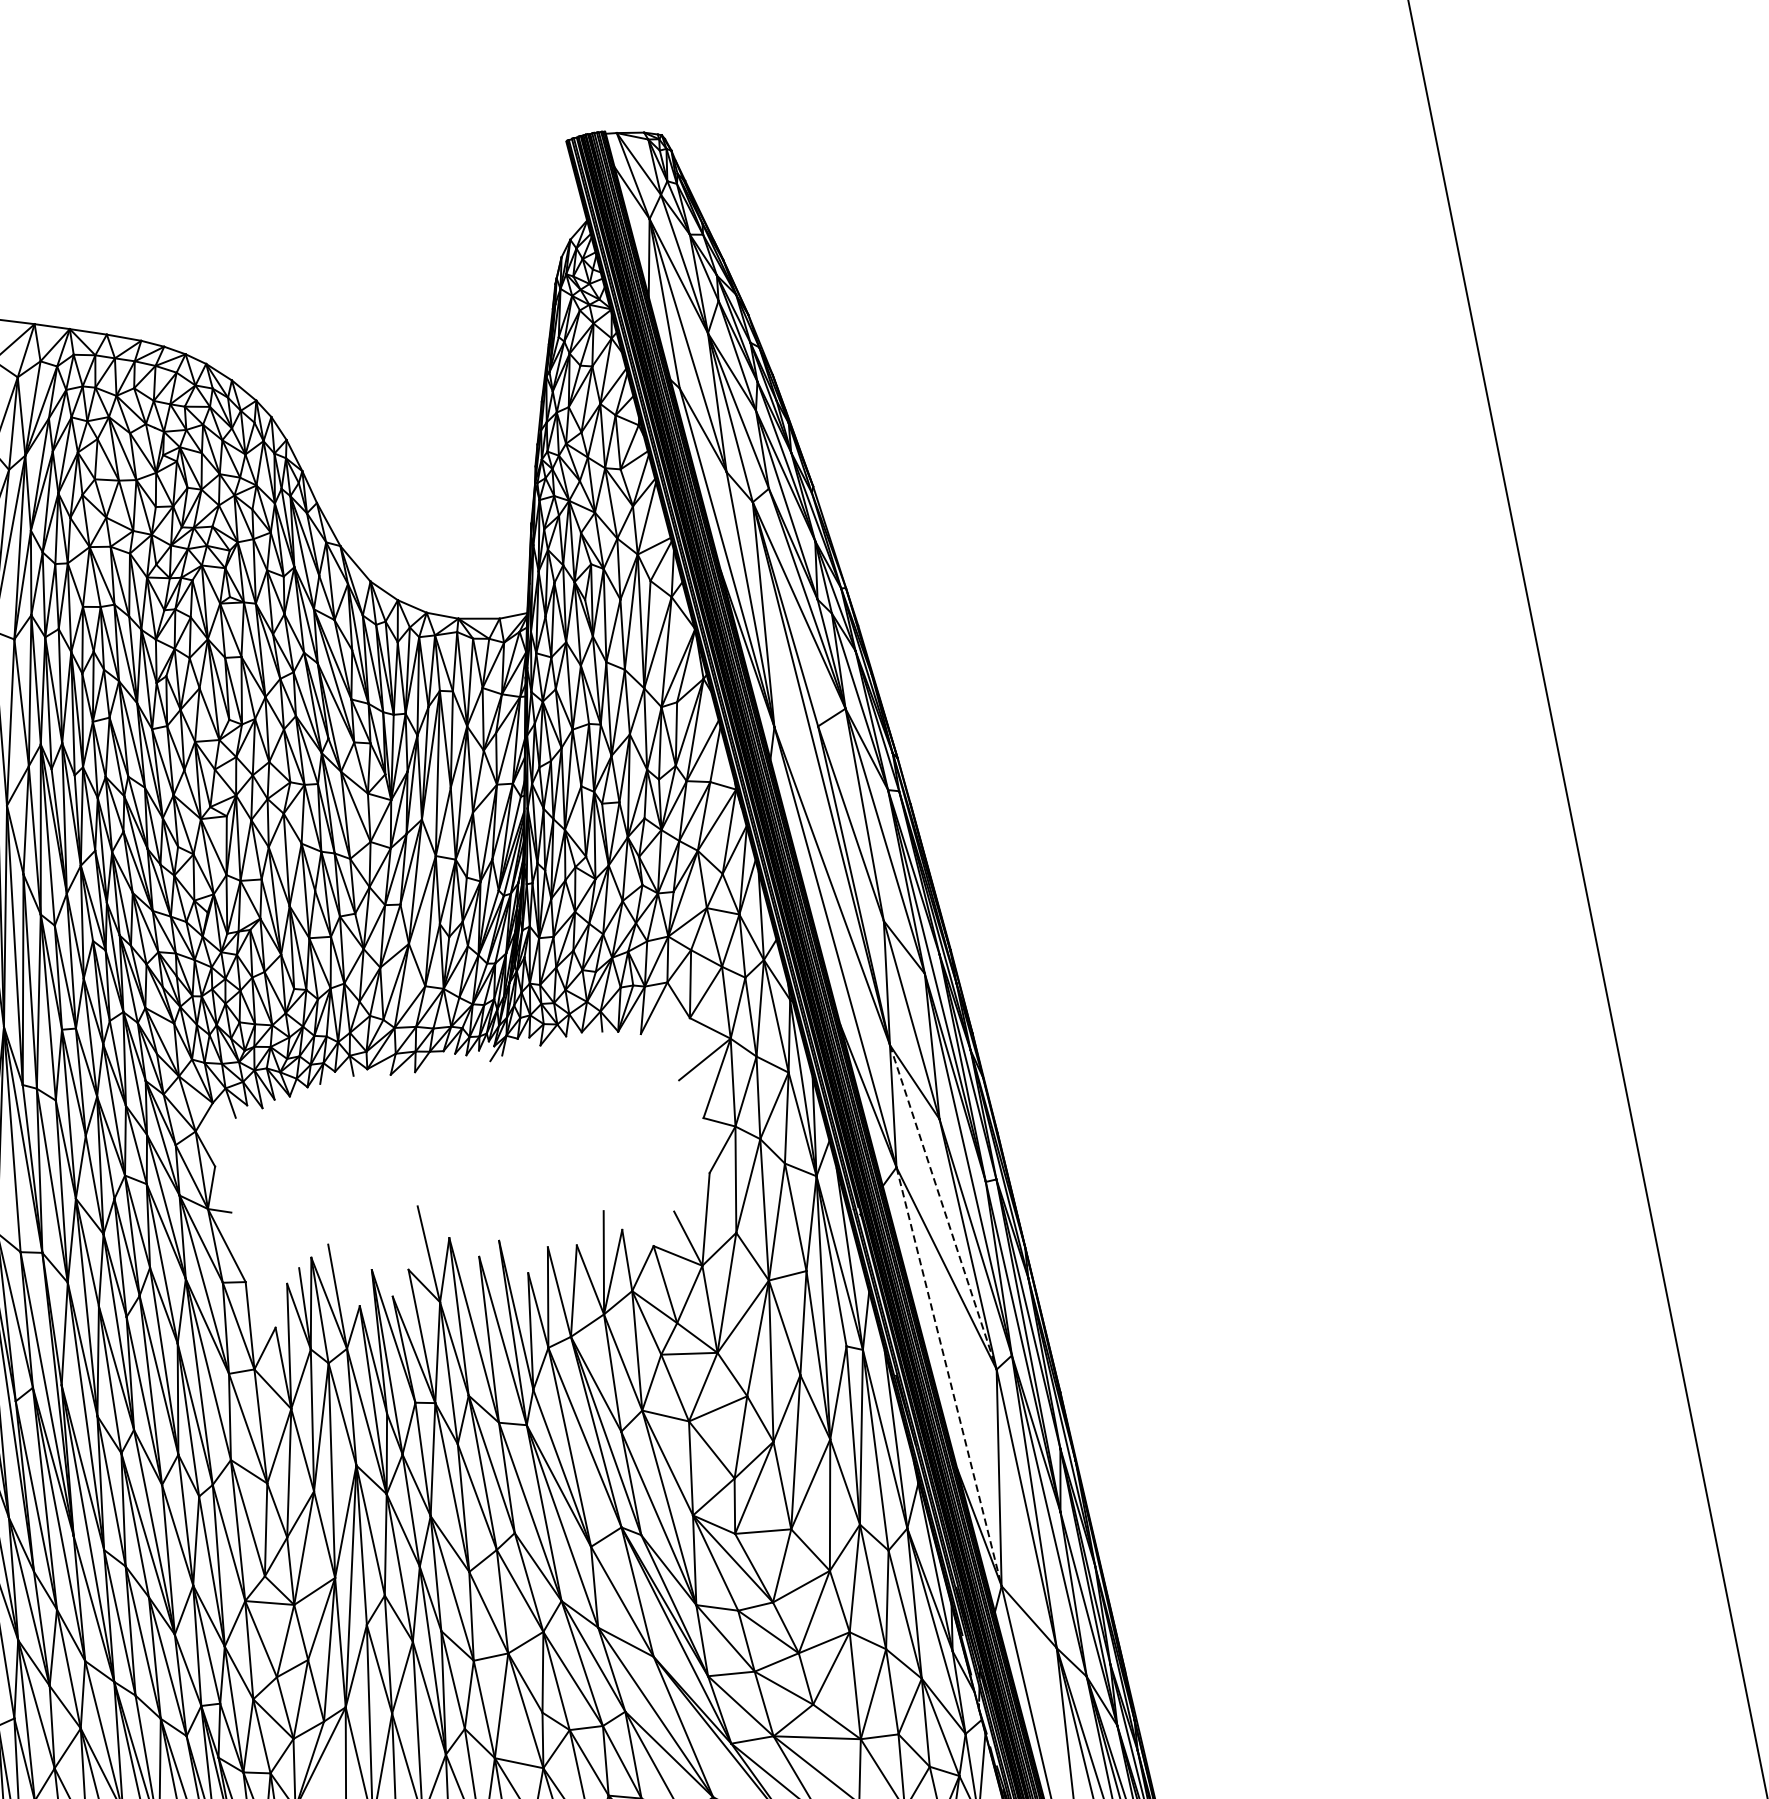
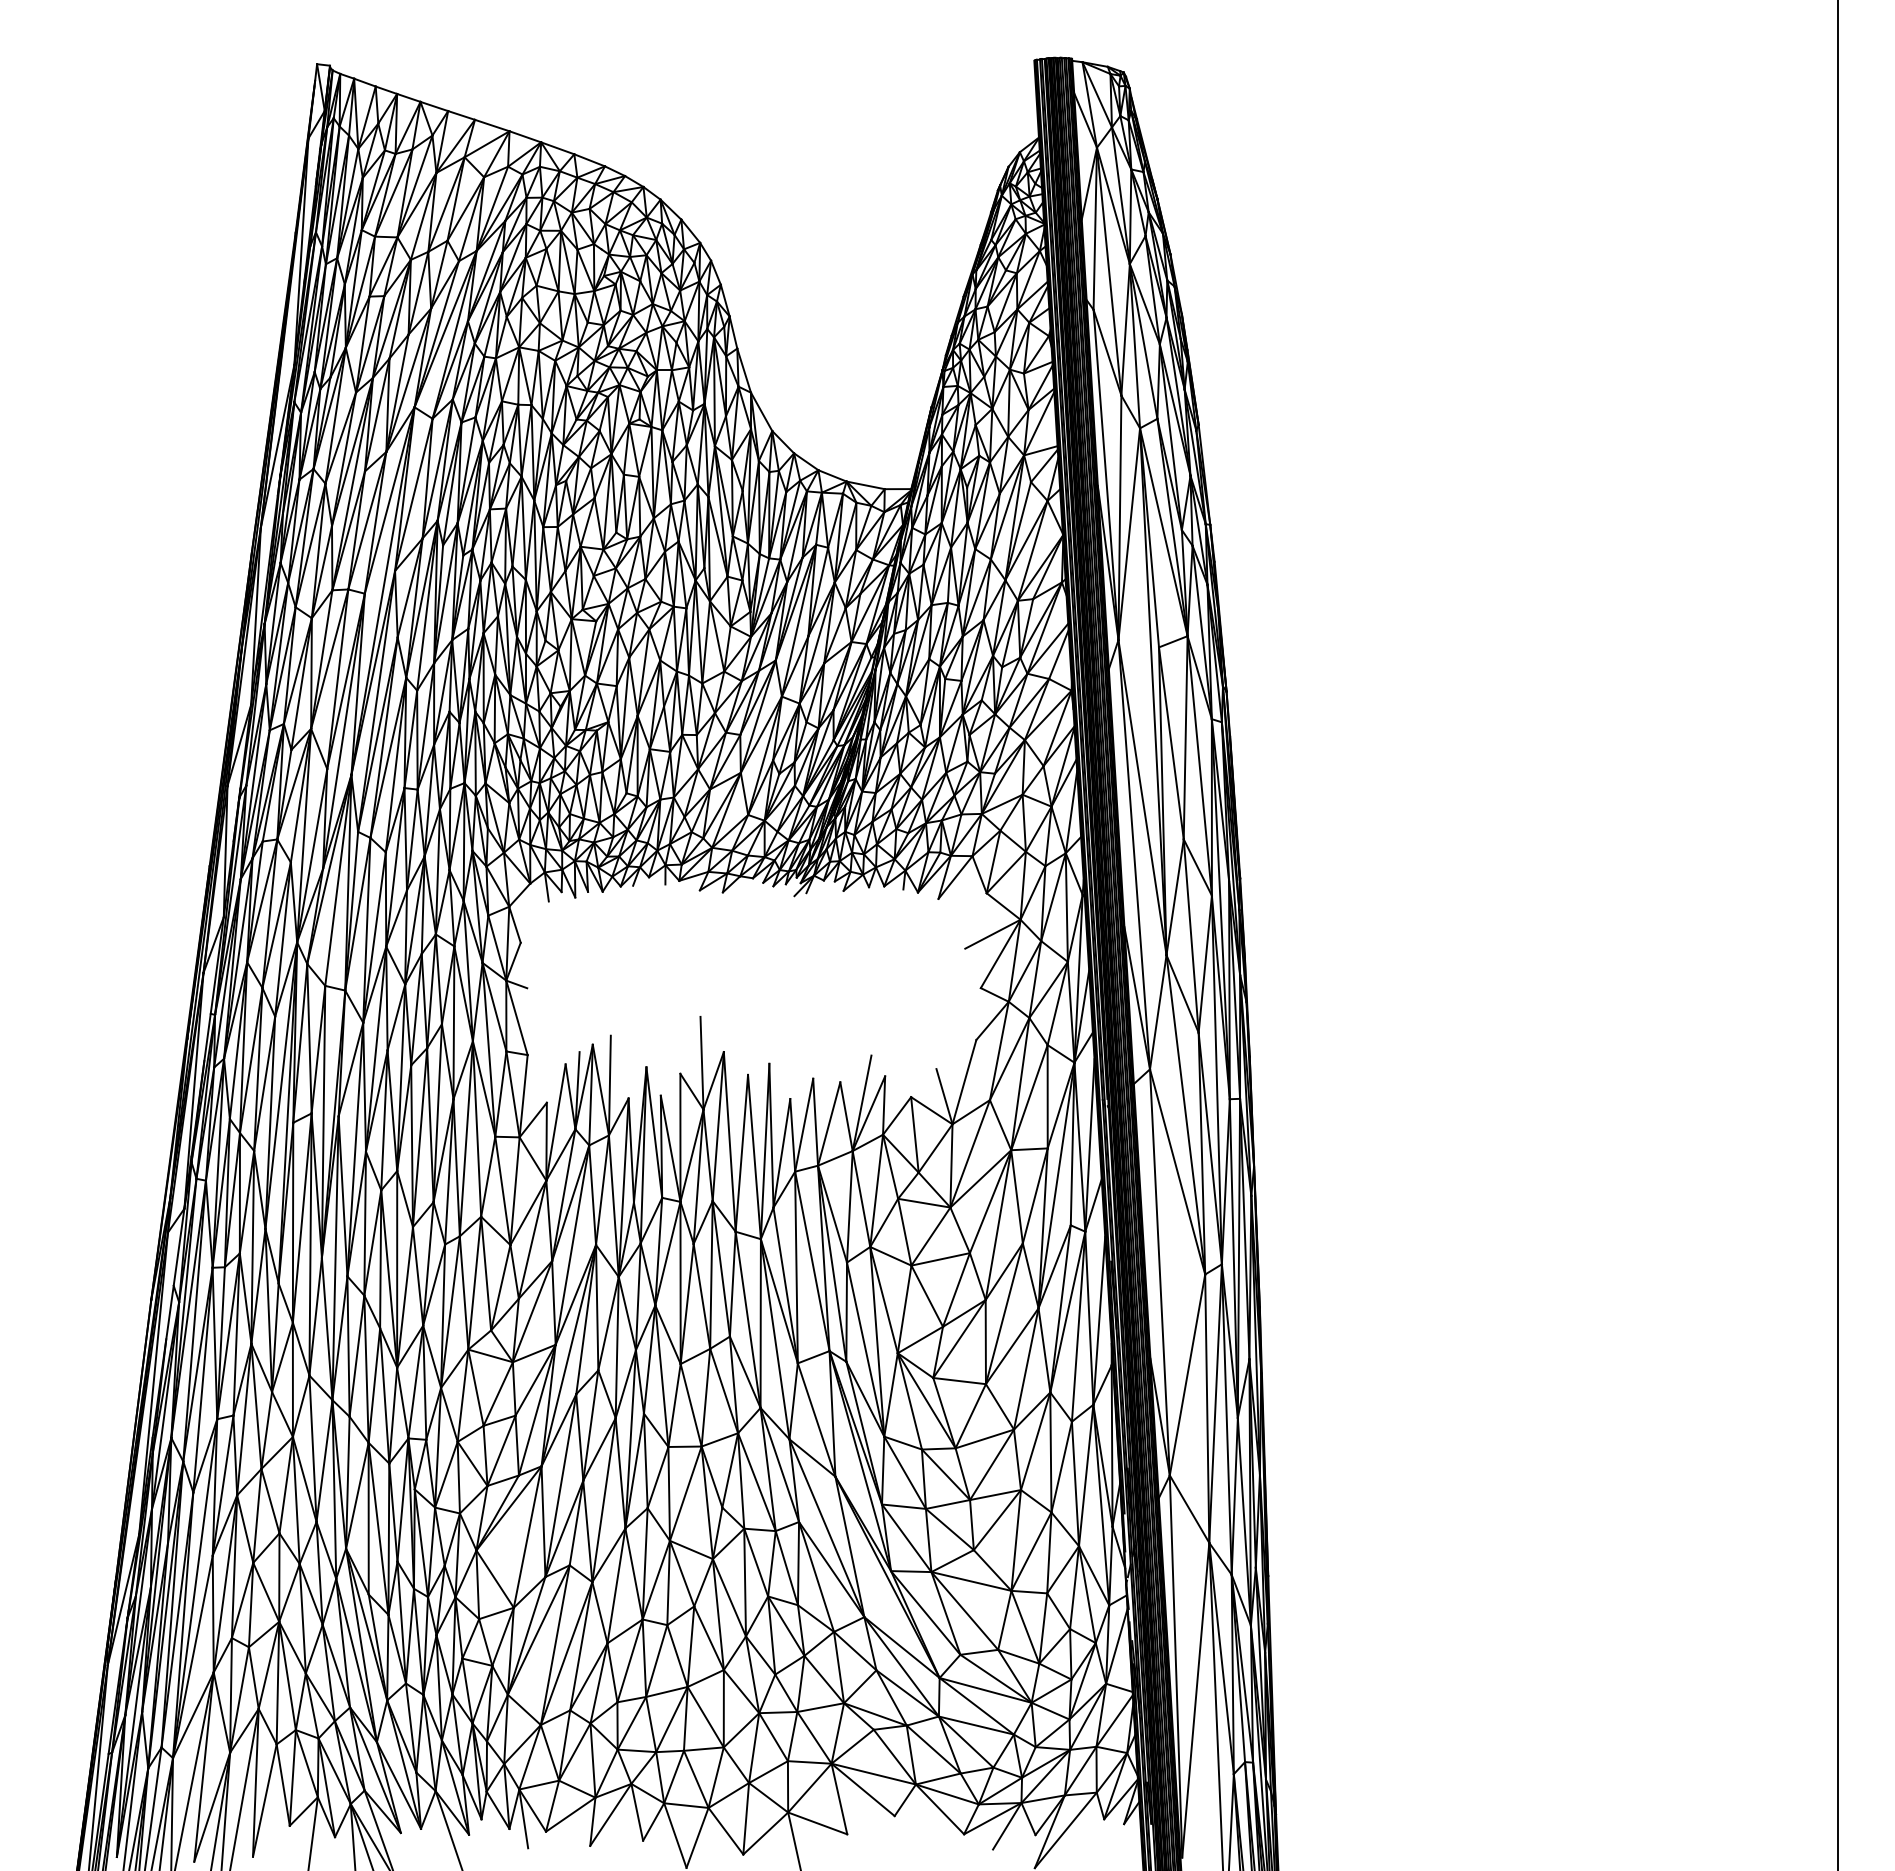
line: (942, 1207) -> (1185, 1114), dashed -> solid
line: (948, 1376) -> (1159, 1272), dashed -> solid

